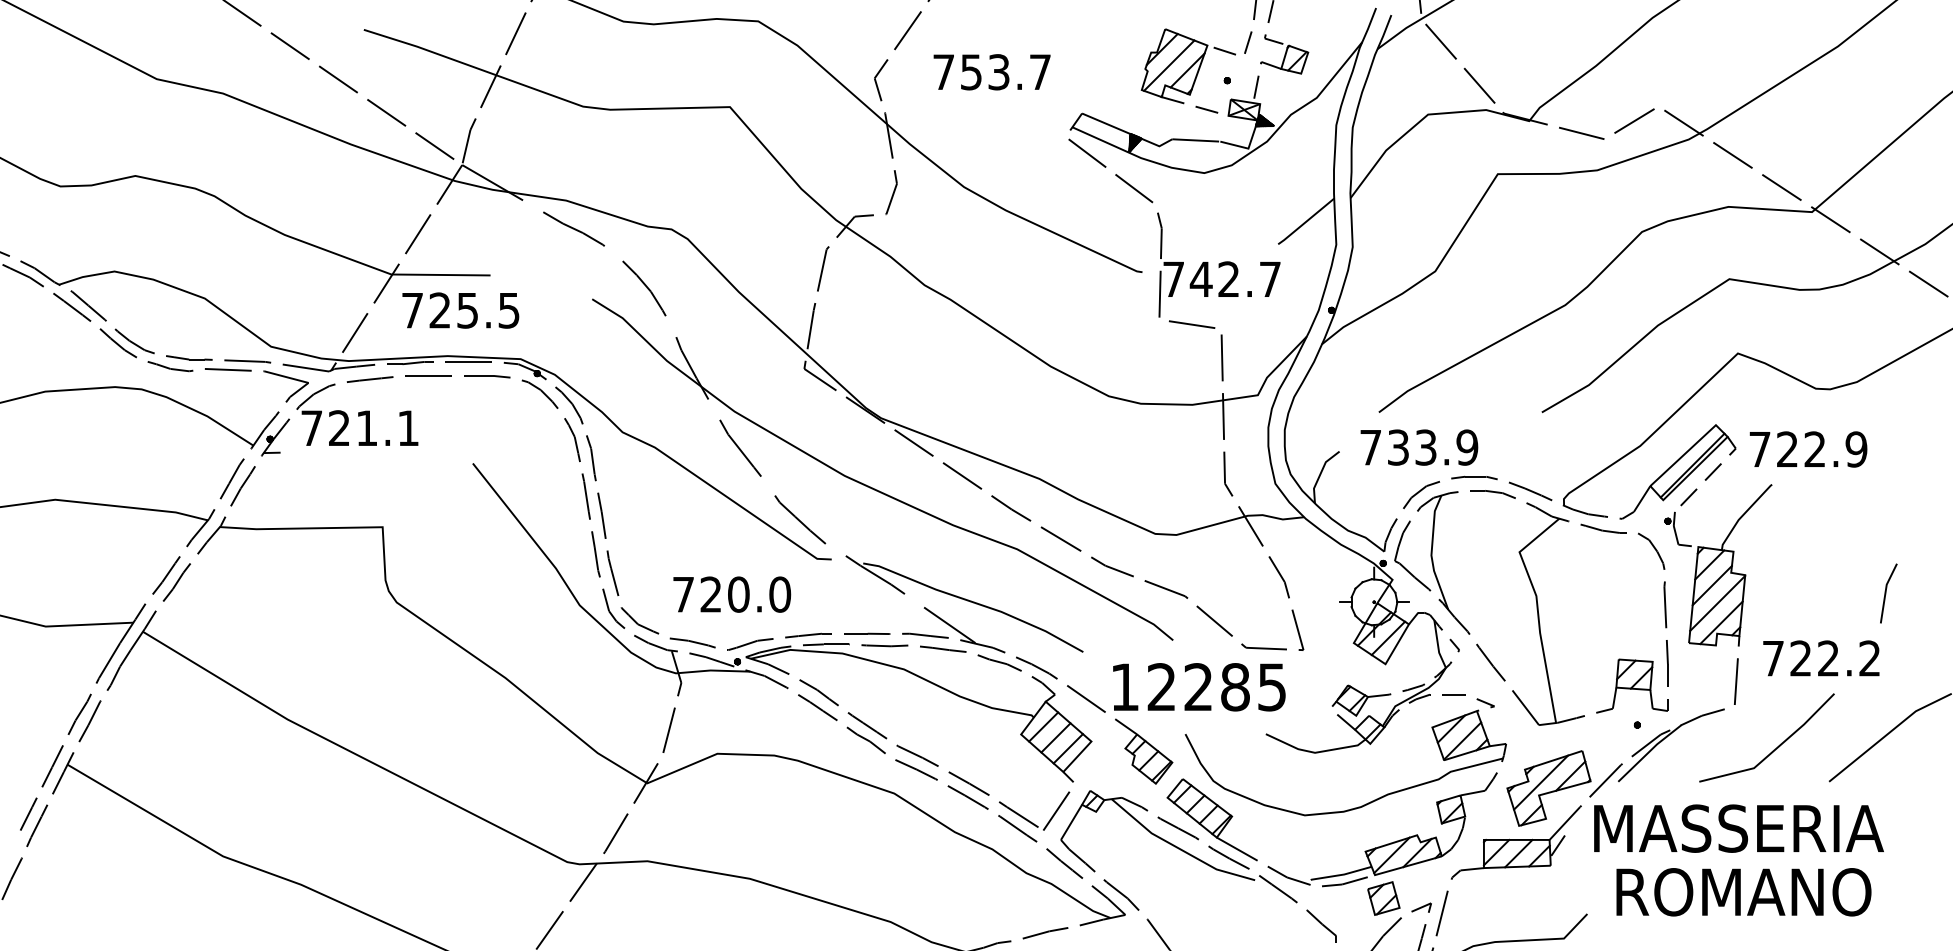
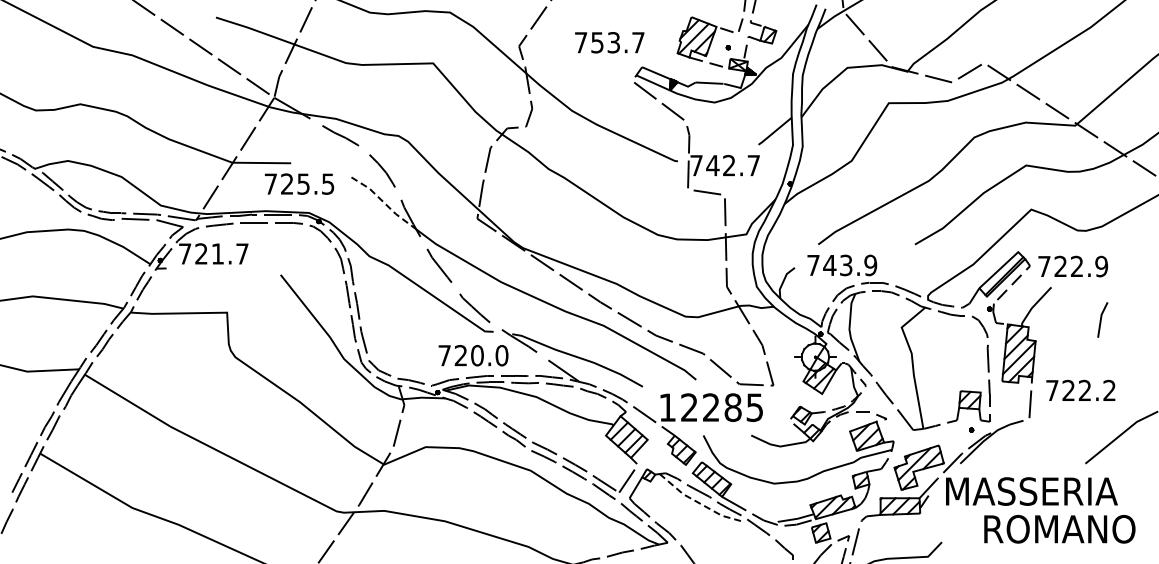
text: (991, 71) -> (609, 42), moved
text: (460, 309) -> (299, 183), moved
line: (647, 343) -> (384, 203), solid -> dashed
text: (408, 427) -> (242, 253), 721.1 -> 721.7
text: (1397, 447) -> (829, 265), 733.9 -> 743.9
line: (1886, 592) -> (1101, 319), moved
text: (732, 594) -> (473, 355), moved
line: (1777, 745) -> (1054, 442), removed
line: (1178, 848) -> (699, 503), solid -> dashed
text: (1743, 892) -> (1059, 529), moved

